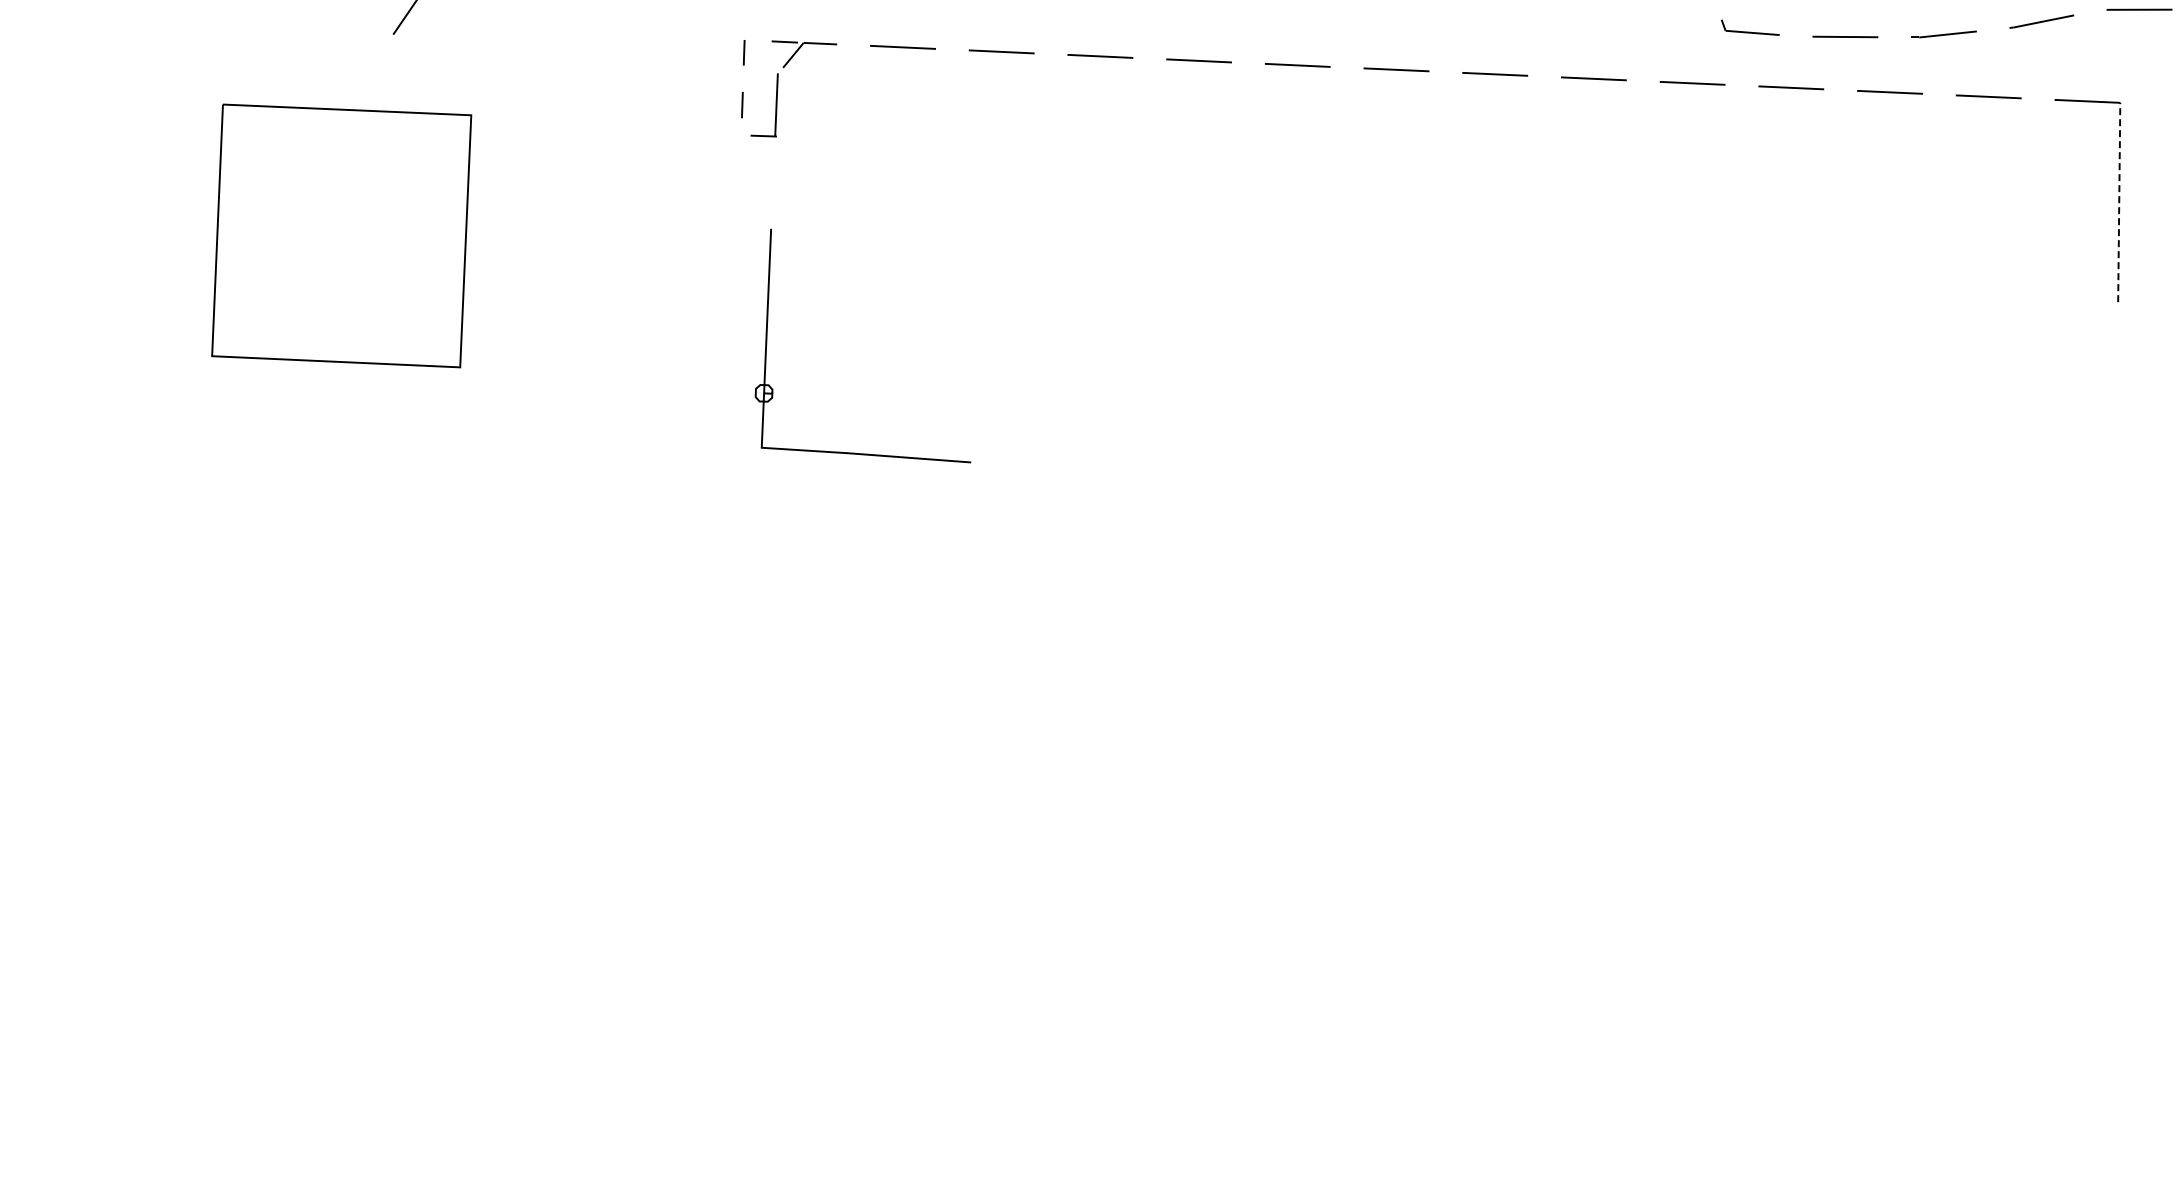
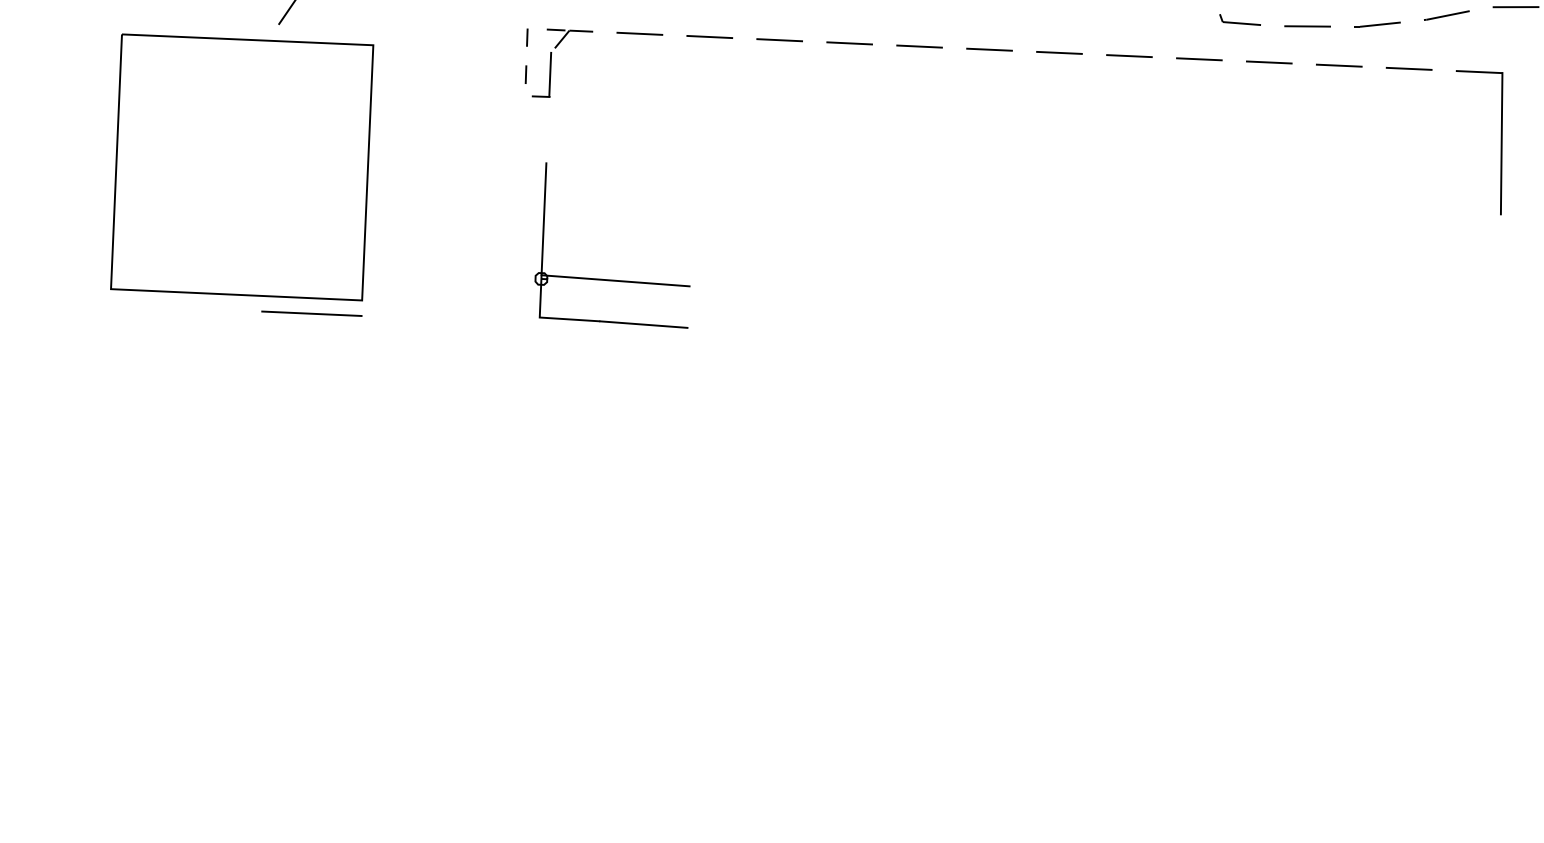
line: (2119, 202) -> (1501, 143), dashed -> solid
part: (341, 235) -> (241, 167), size x1.43
line: (868, 395) -> (615, 280), added
line: (440, 442) -> (312, 313), added

